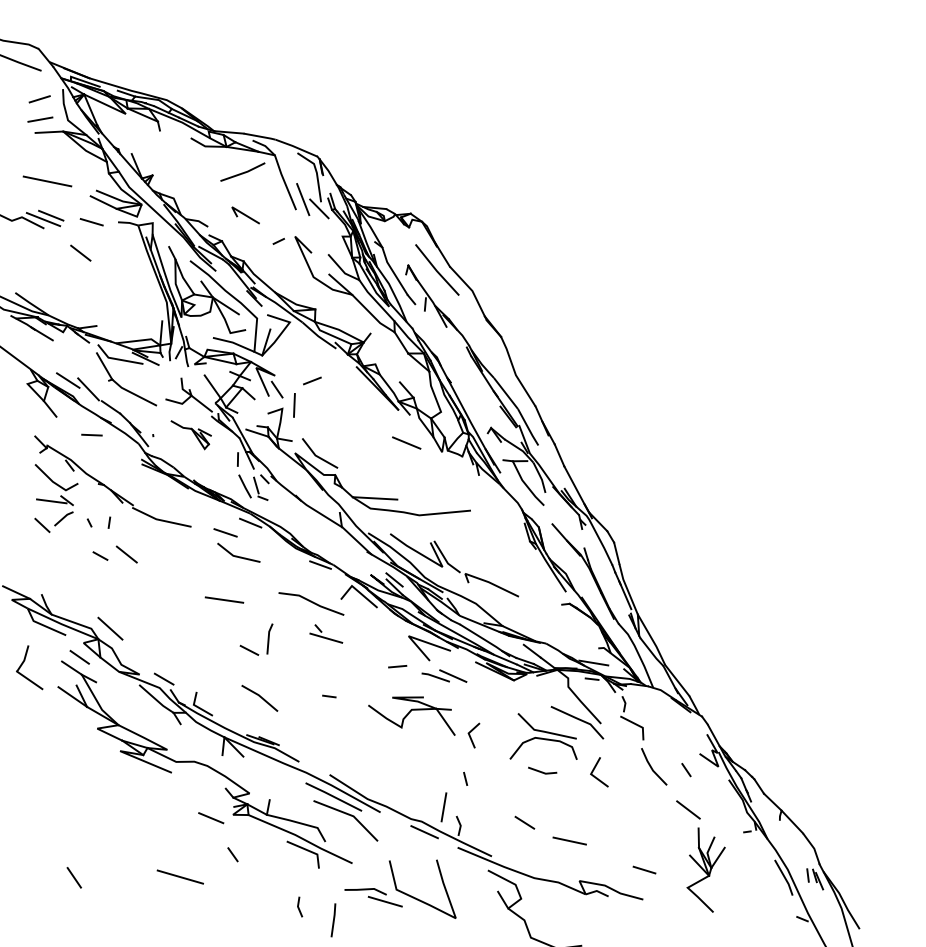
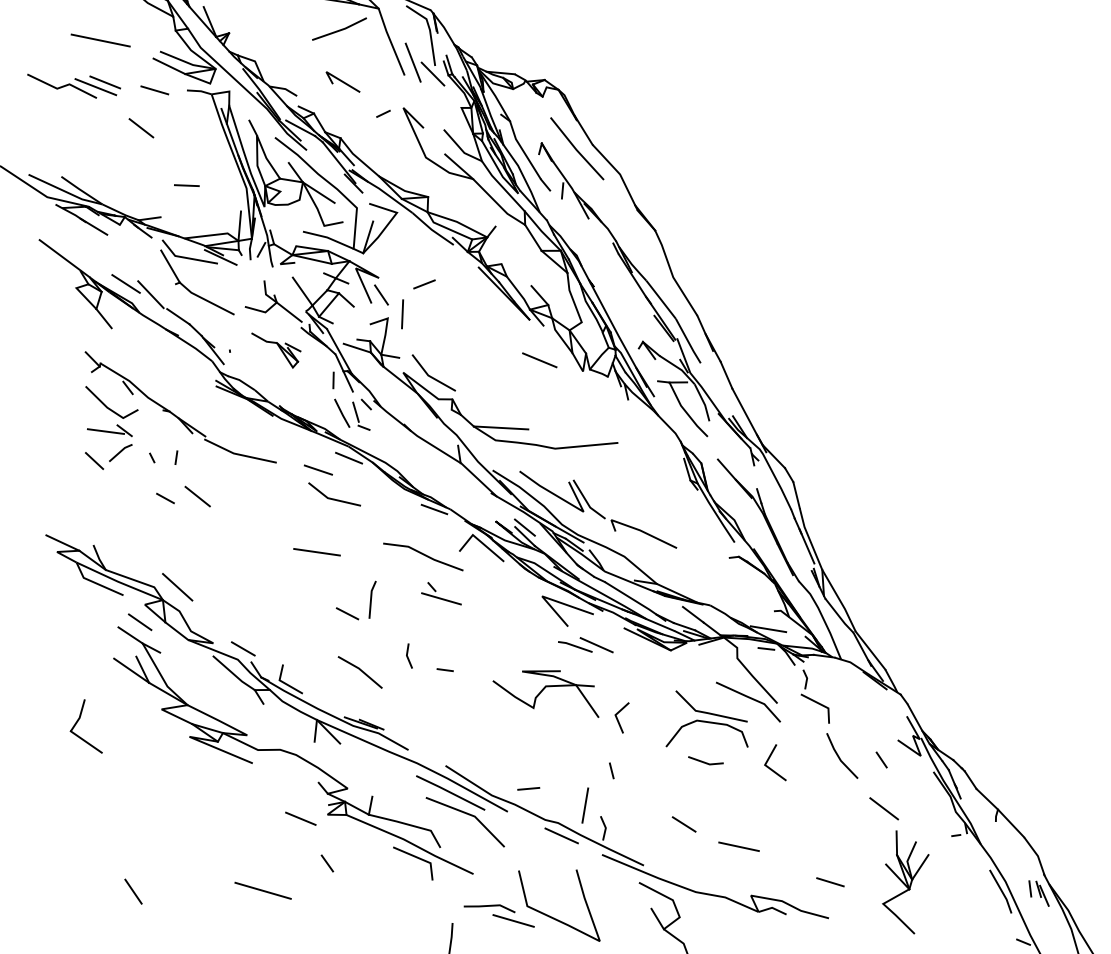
line: (91, 434) -> (186, 184), moved
part: (24, 662) -> (79, 720), moved
line: (397, 666) -> (528, 788), moved
line: (299, 907) -> (408, 656), moved

